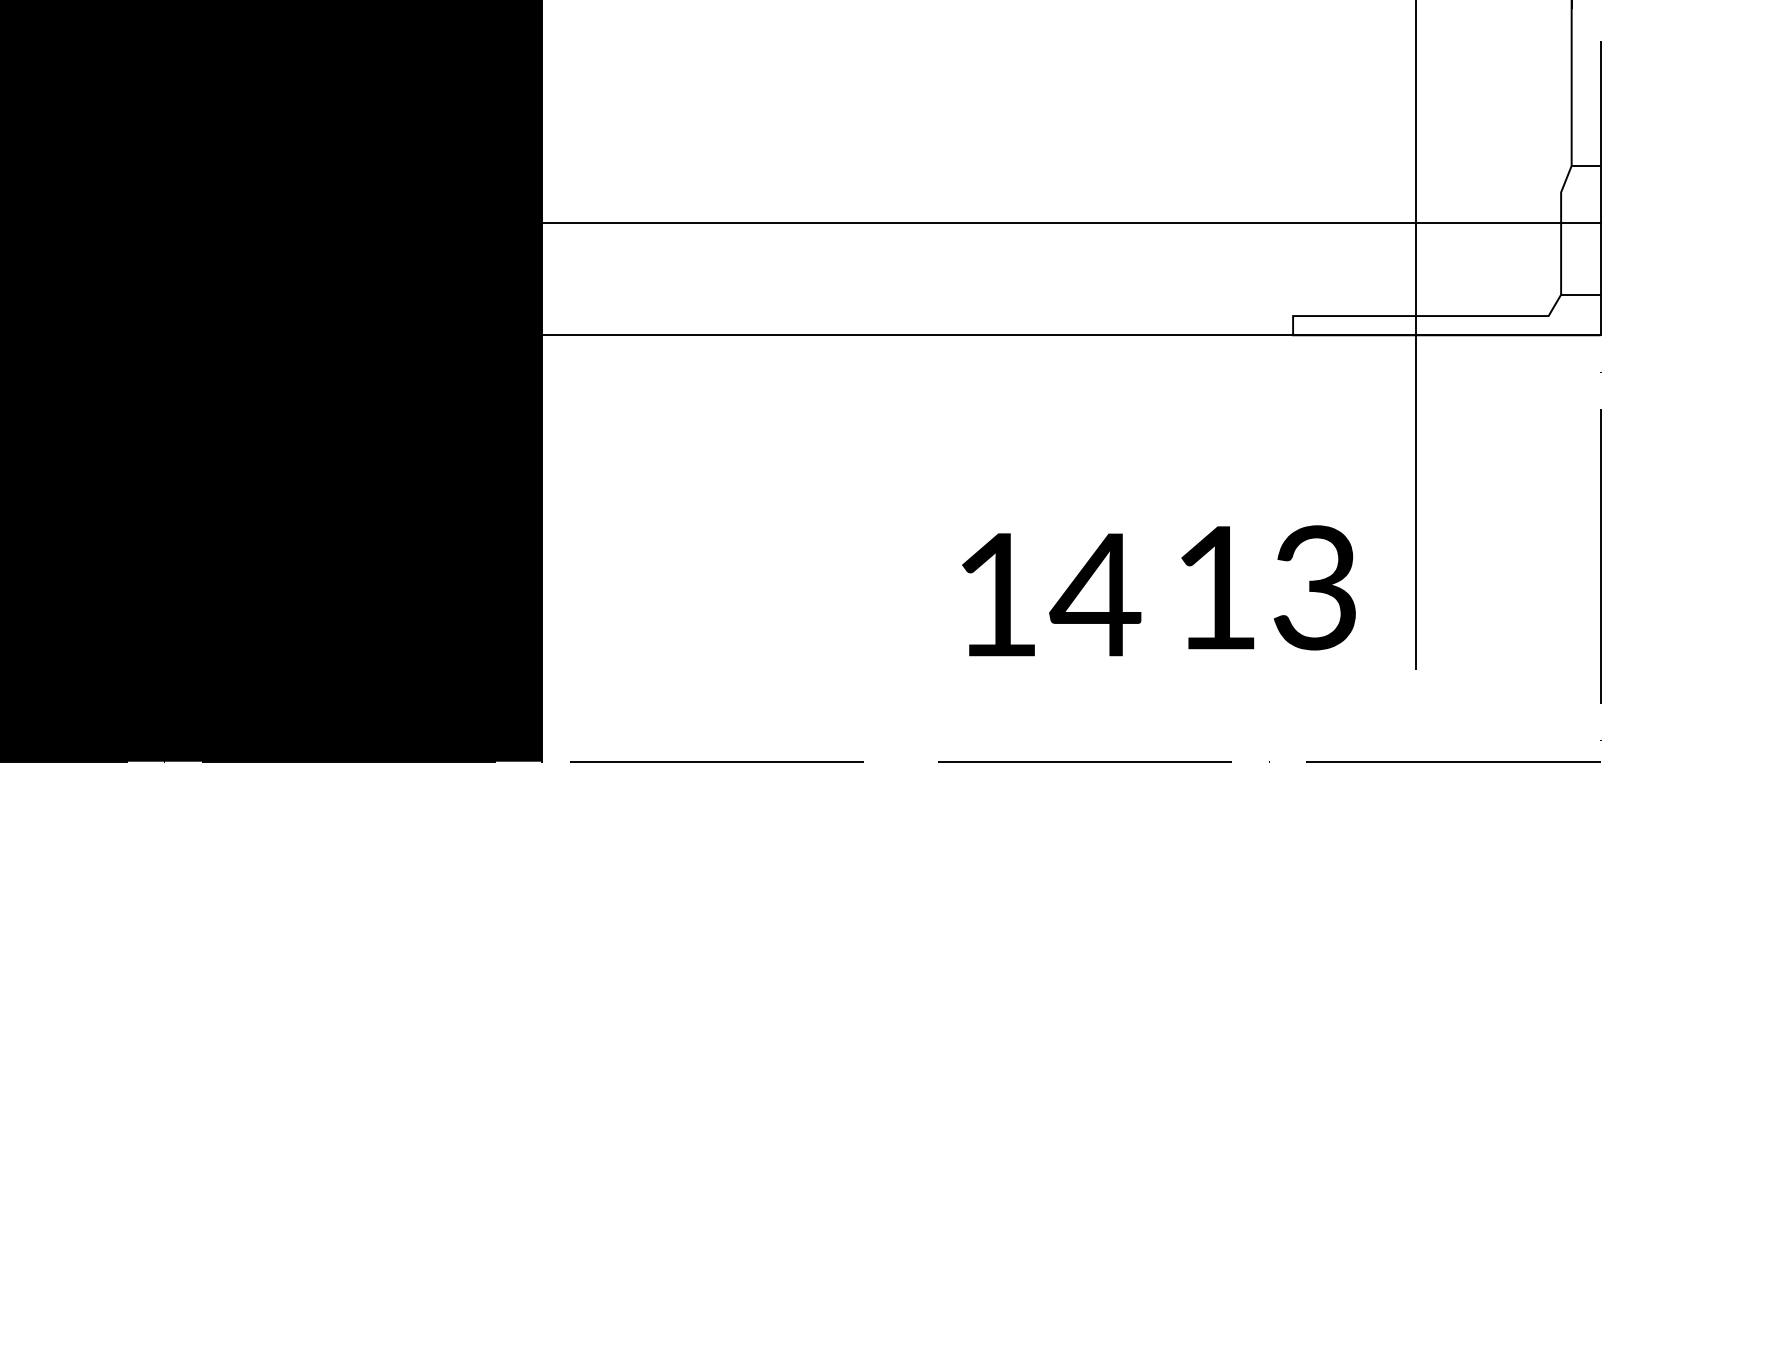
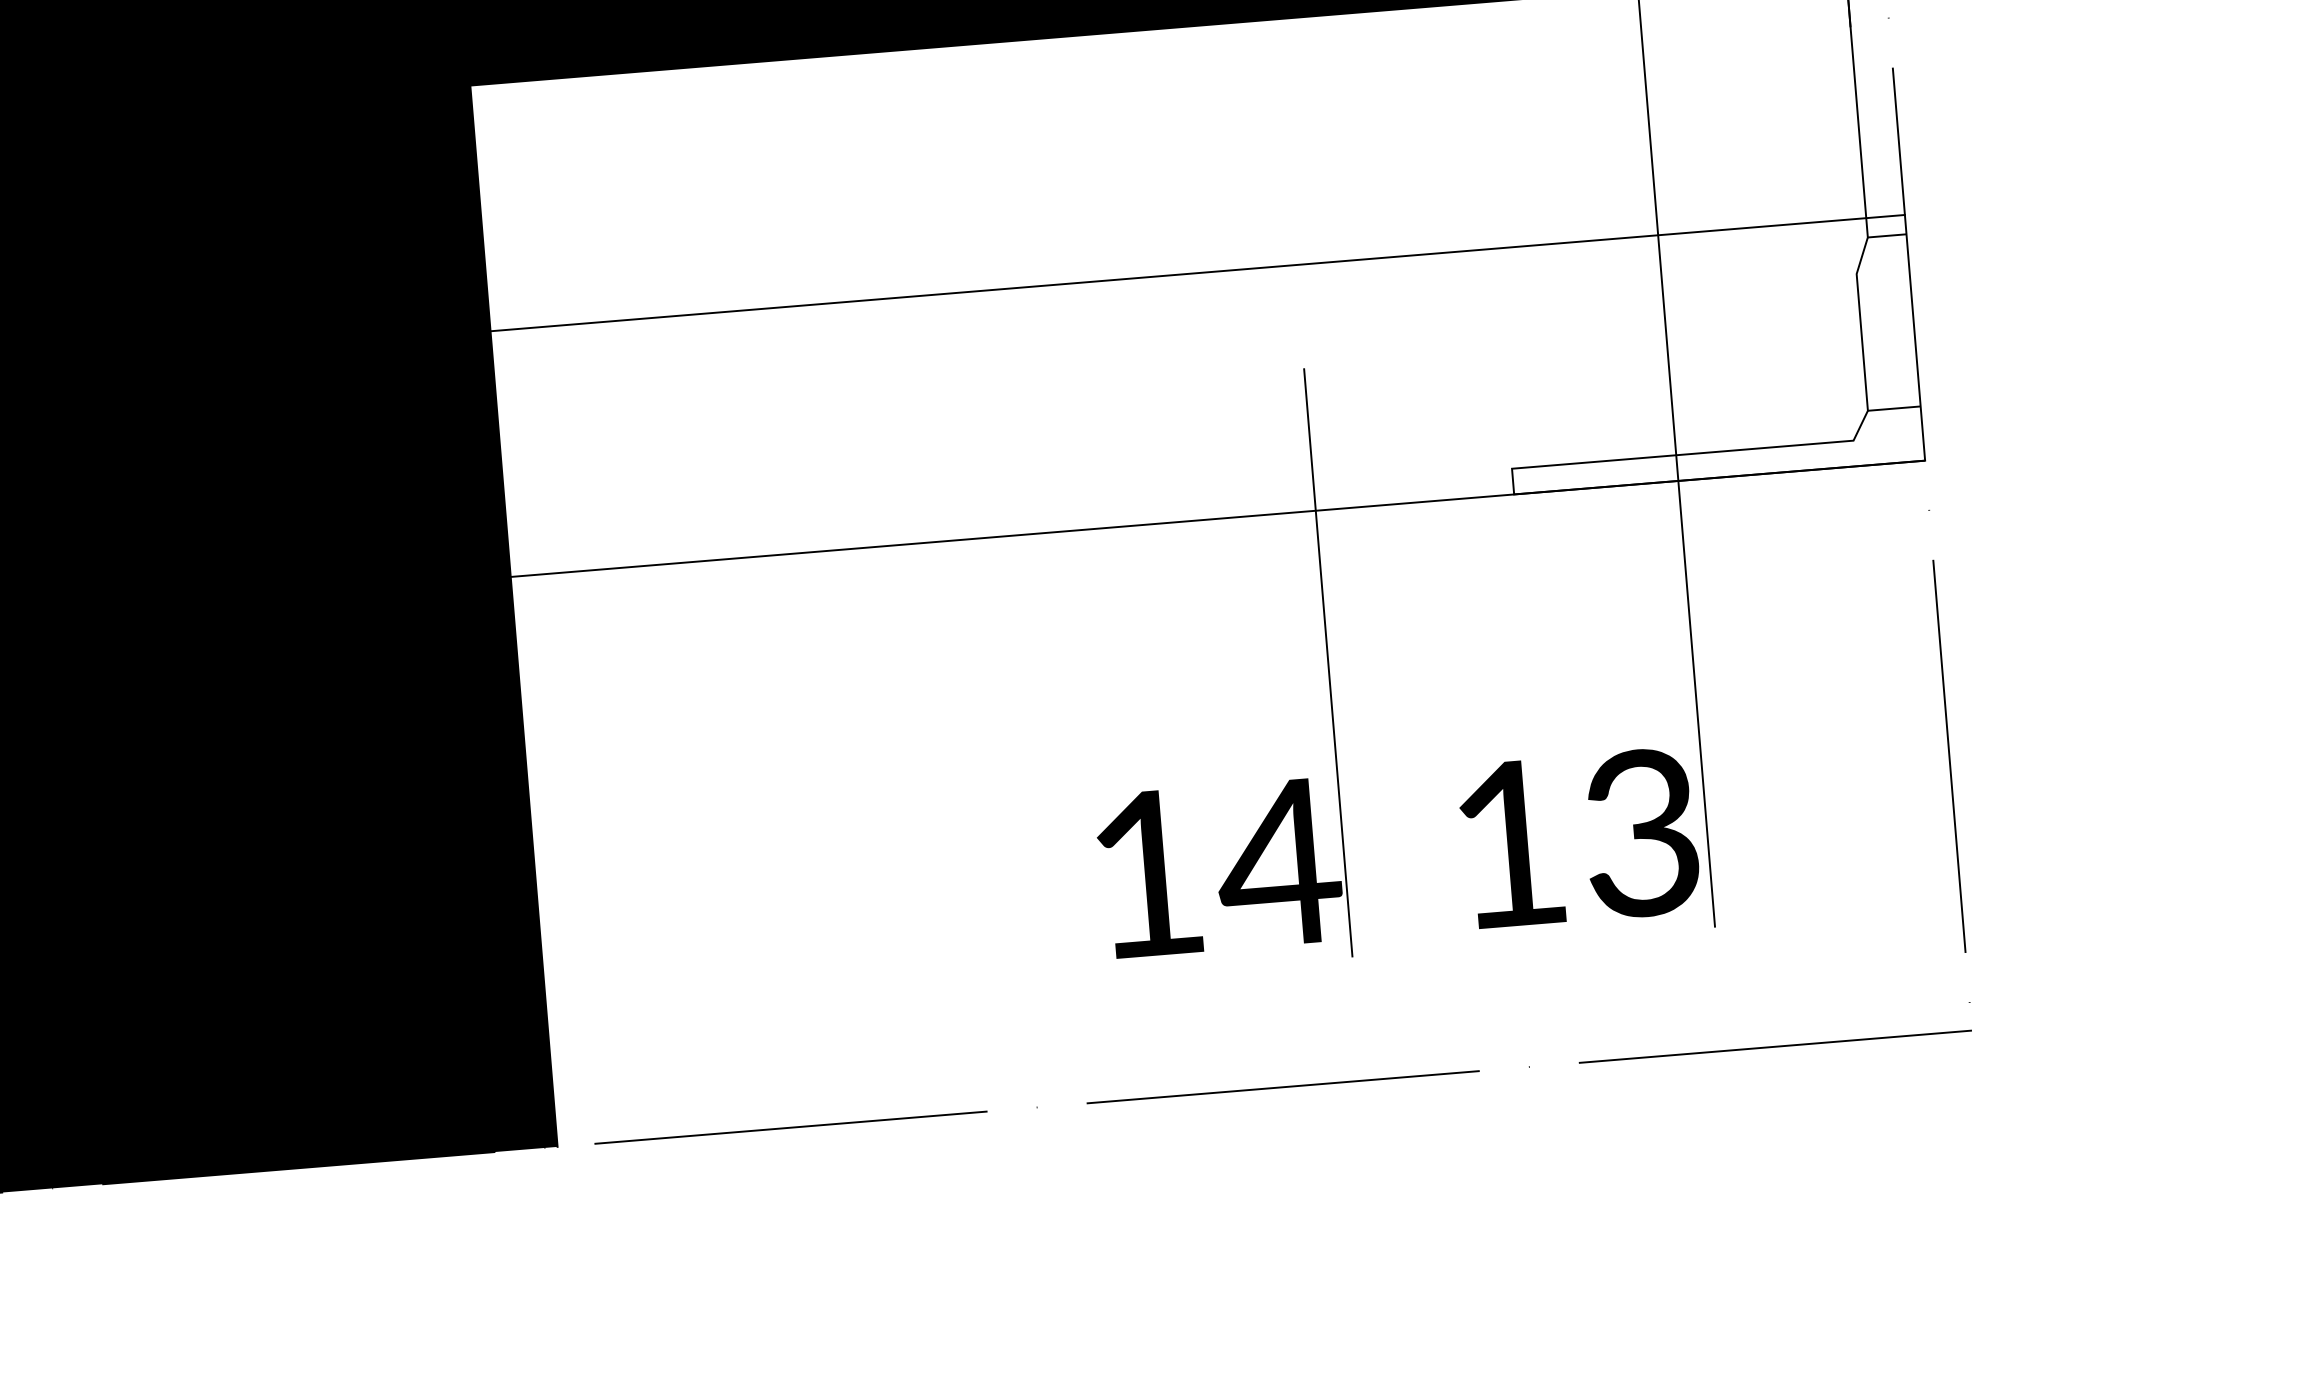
line: (1071, 223) -> (1197, 273), moved
line: (1144, 448) -> (1327, 662), added
text: (1268, 587) -> (1579, 837), moved

